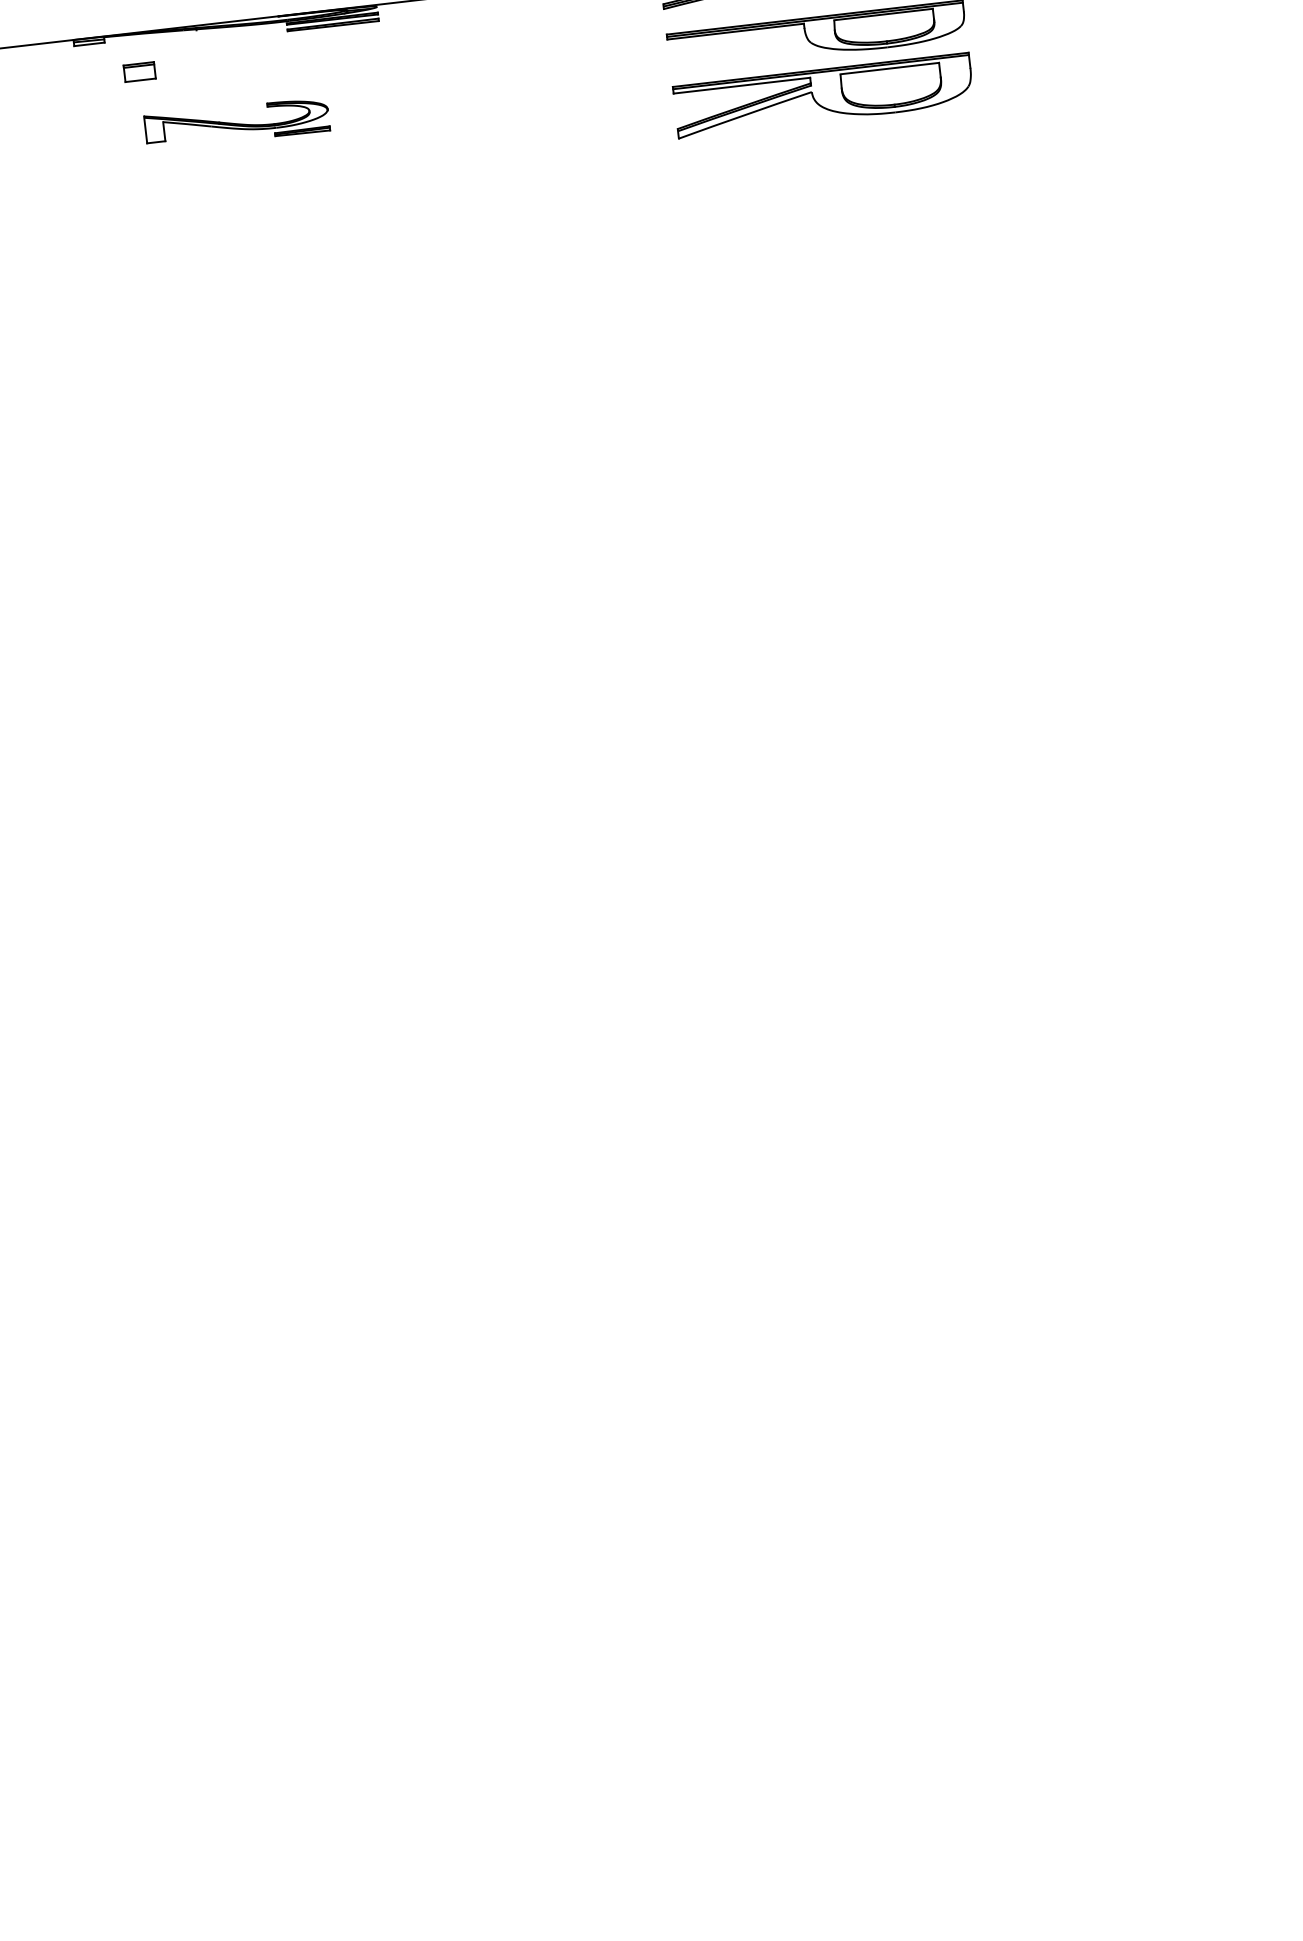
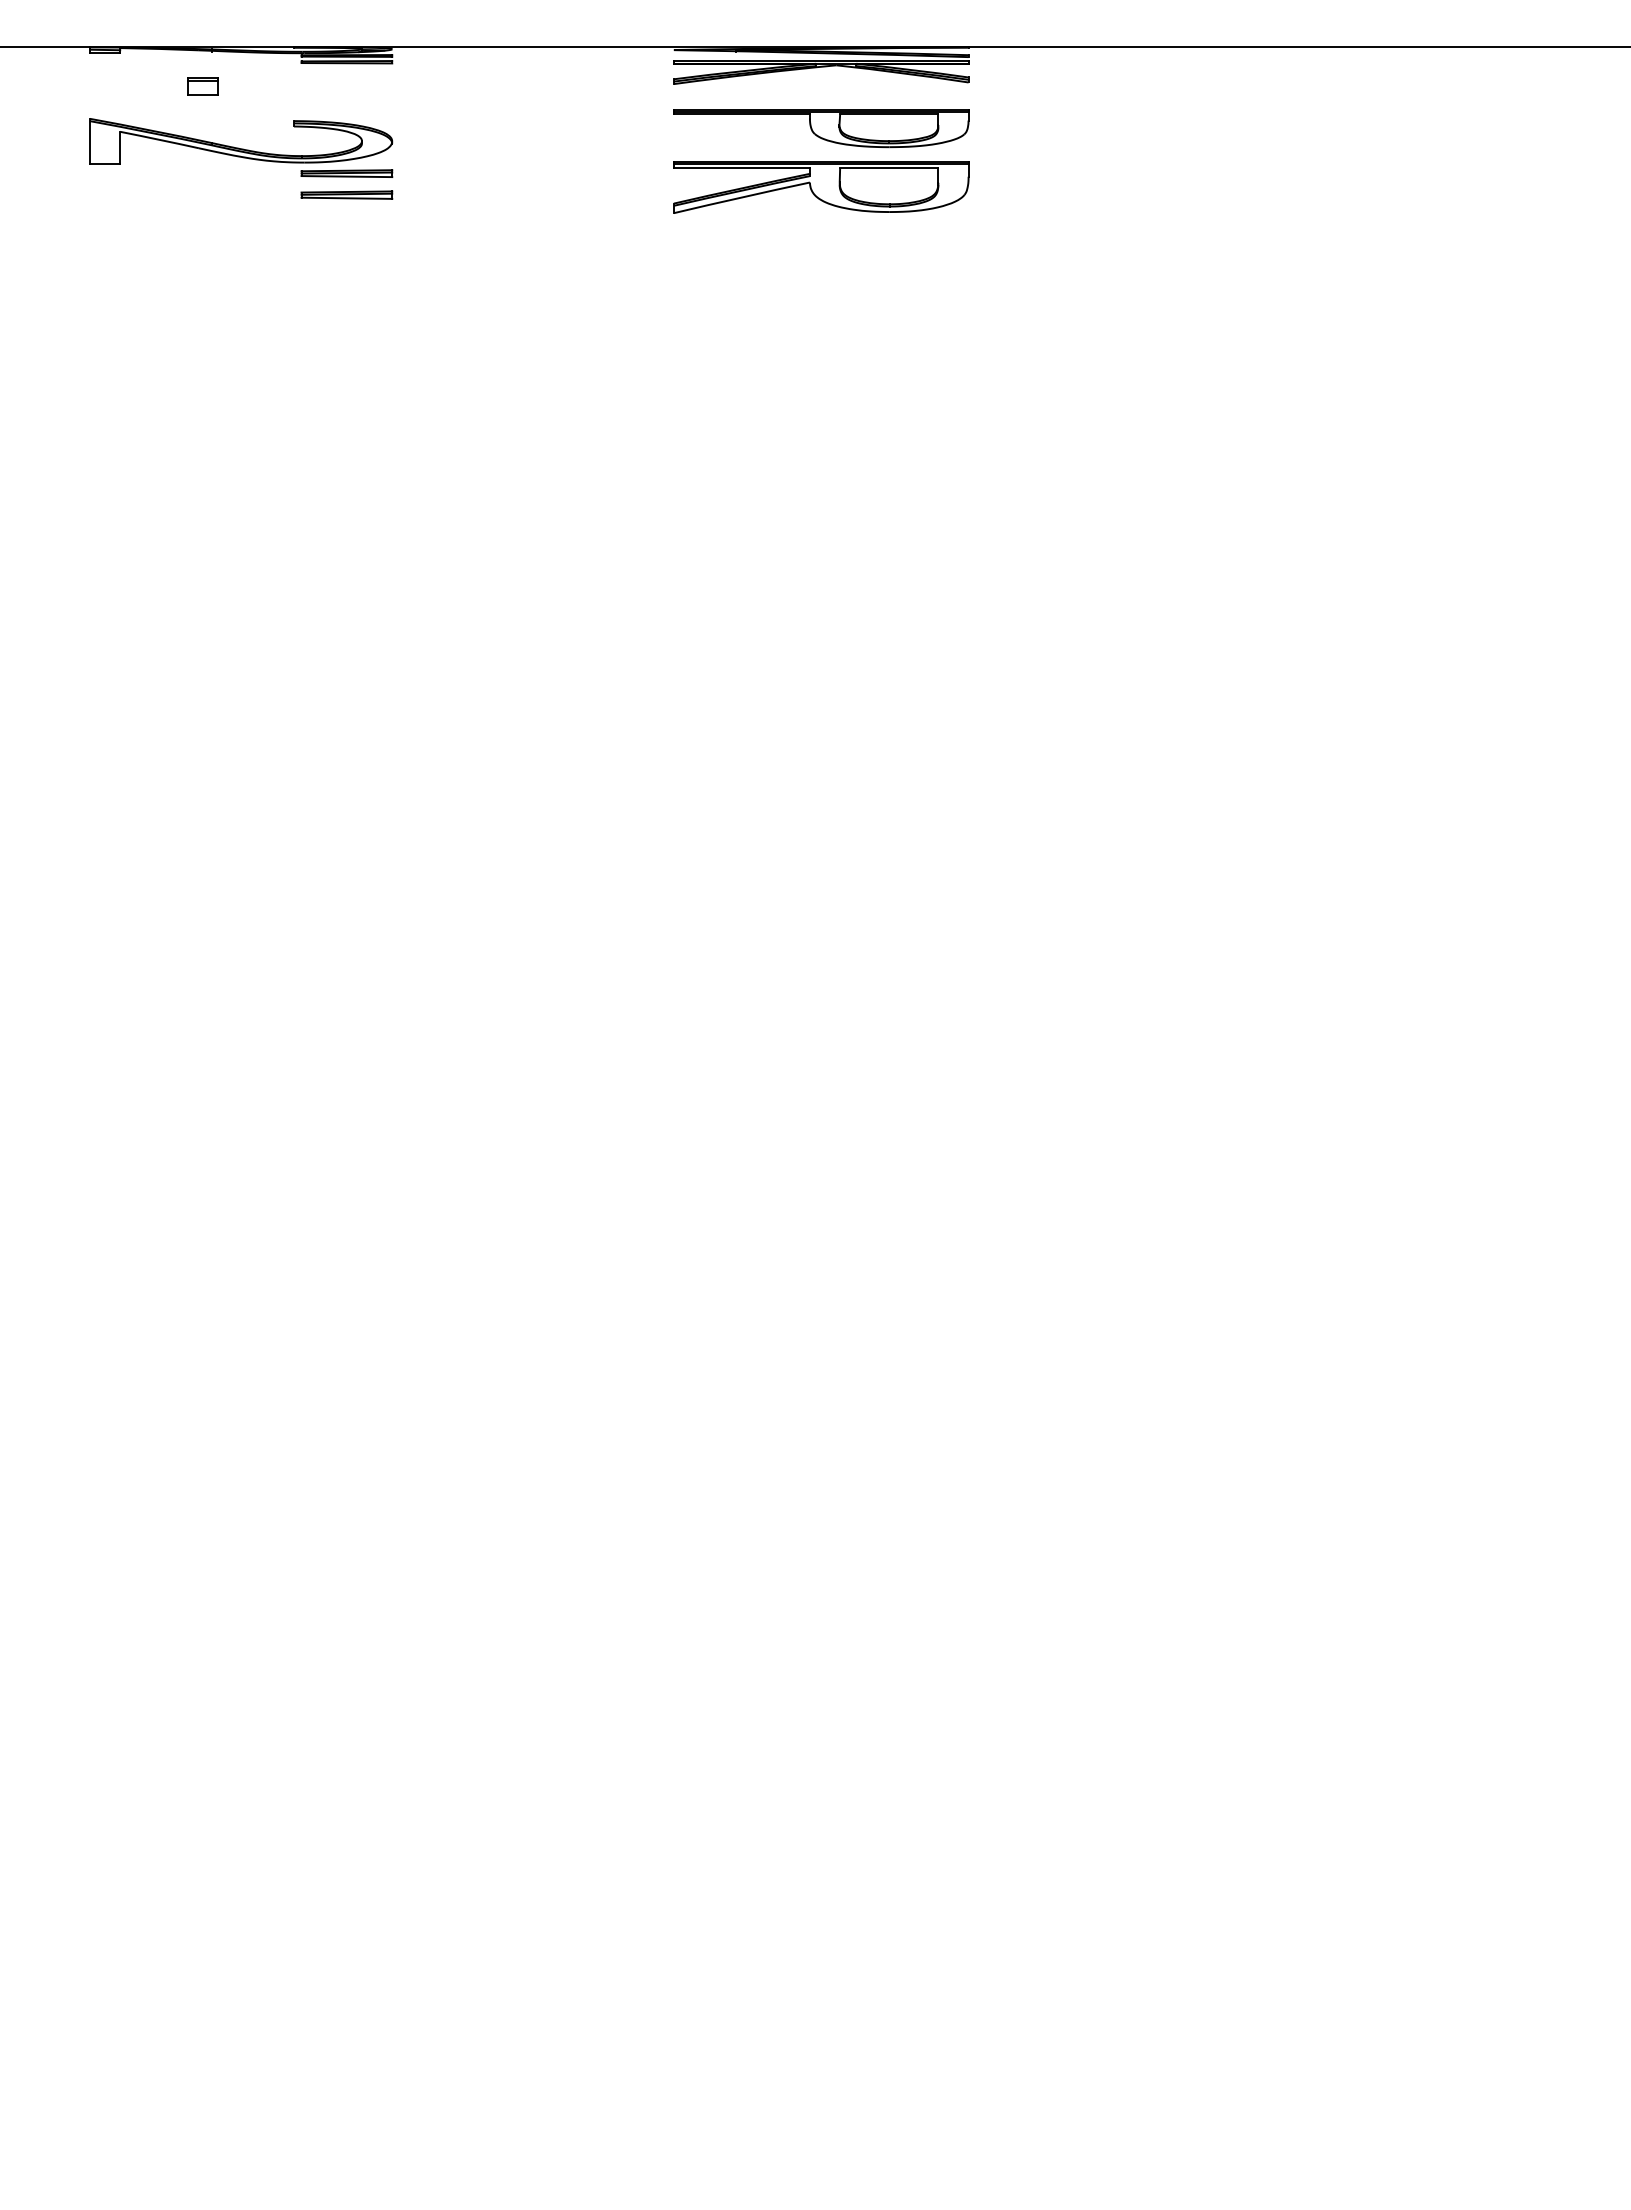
part: (138, 72) -> (202, 86), moved
part: (237, 122) -> (241, 147), size x1.67
part: (348, 157) -> (346, 194), added

